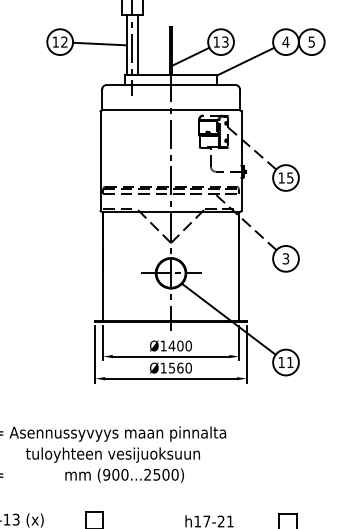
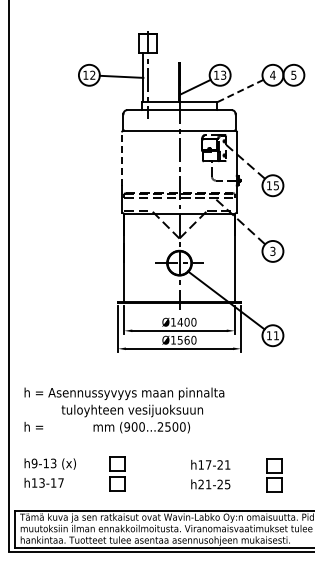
line: (137, 44) -> (152, 77), removed
line: (246, 62) -> (240, 91), solid -> dashed
line: (100, 144) -> (122, 158), solid -> dashed

